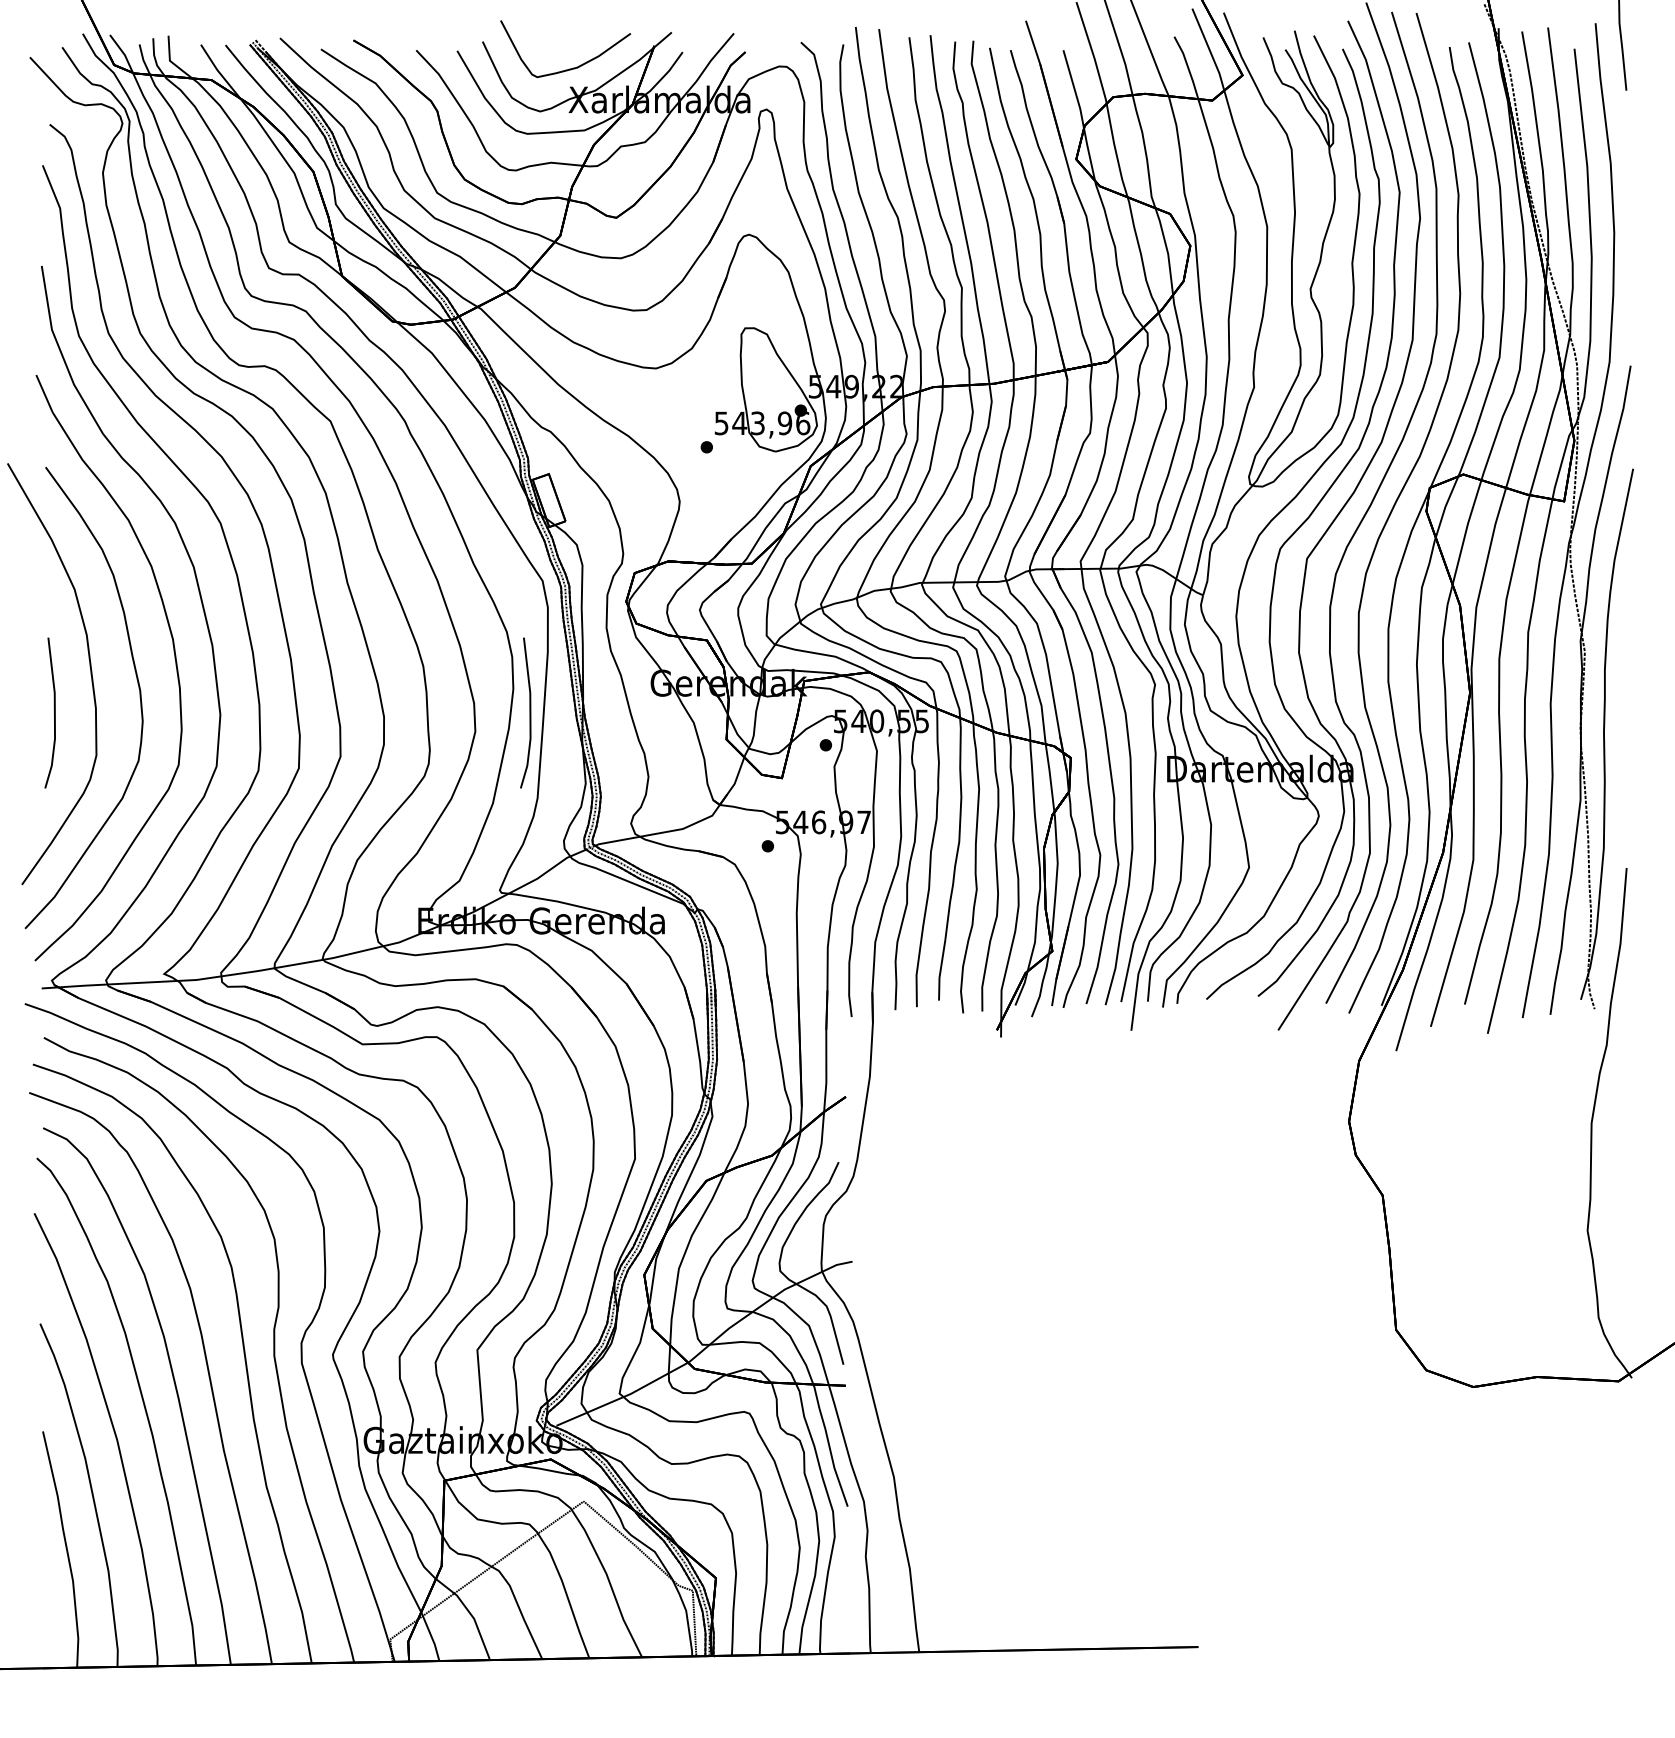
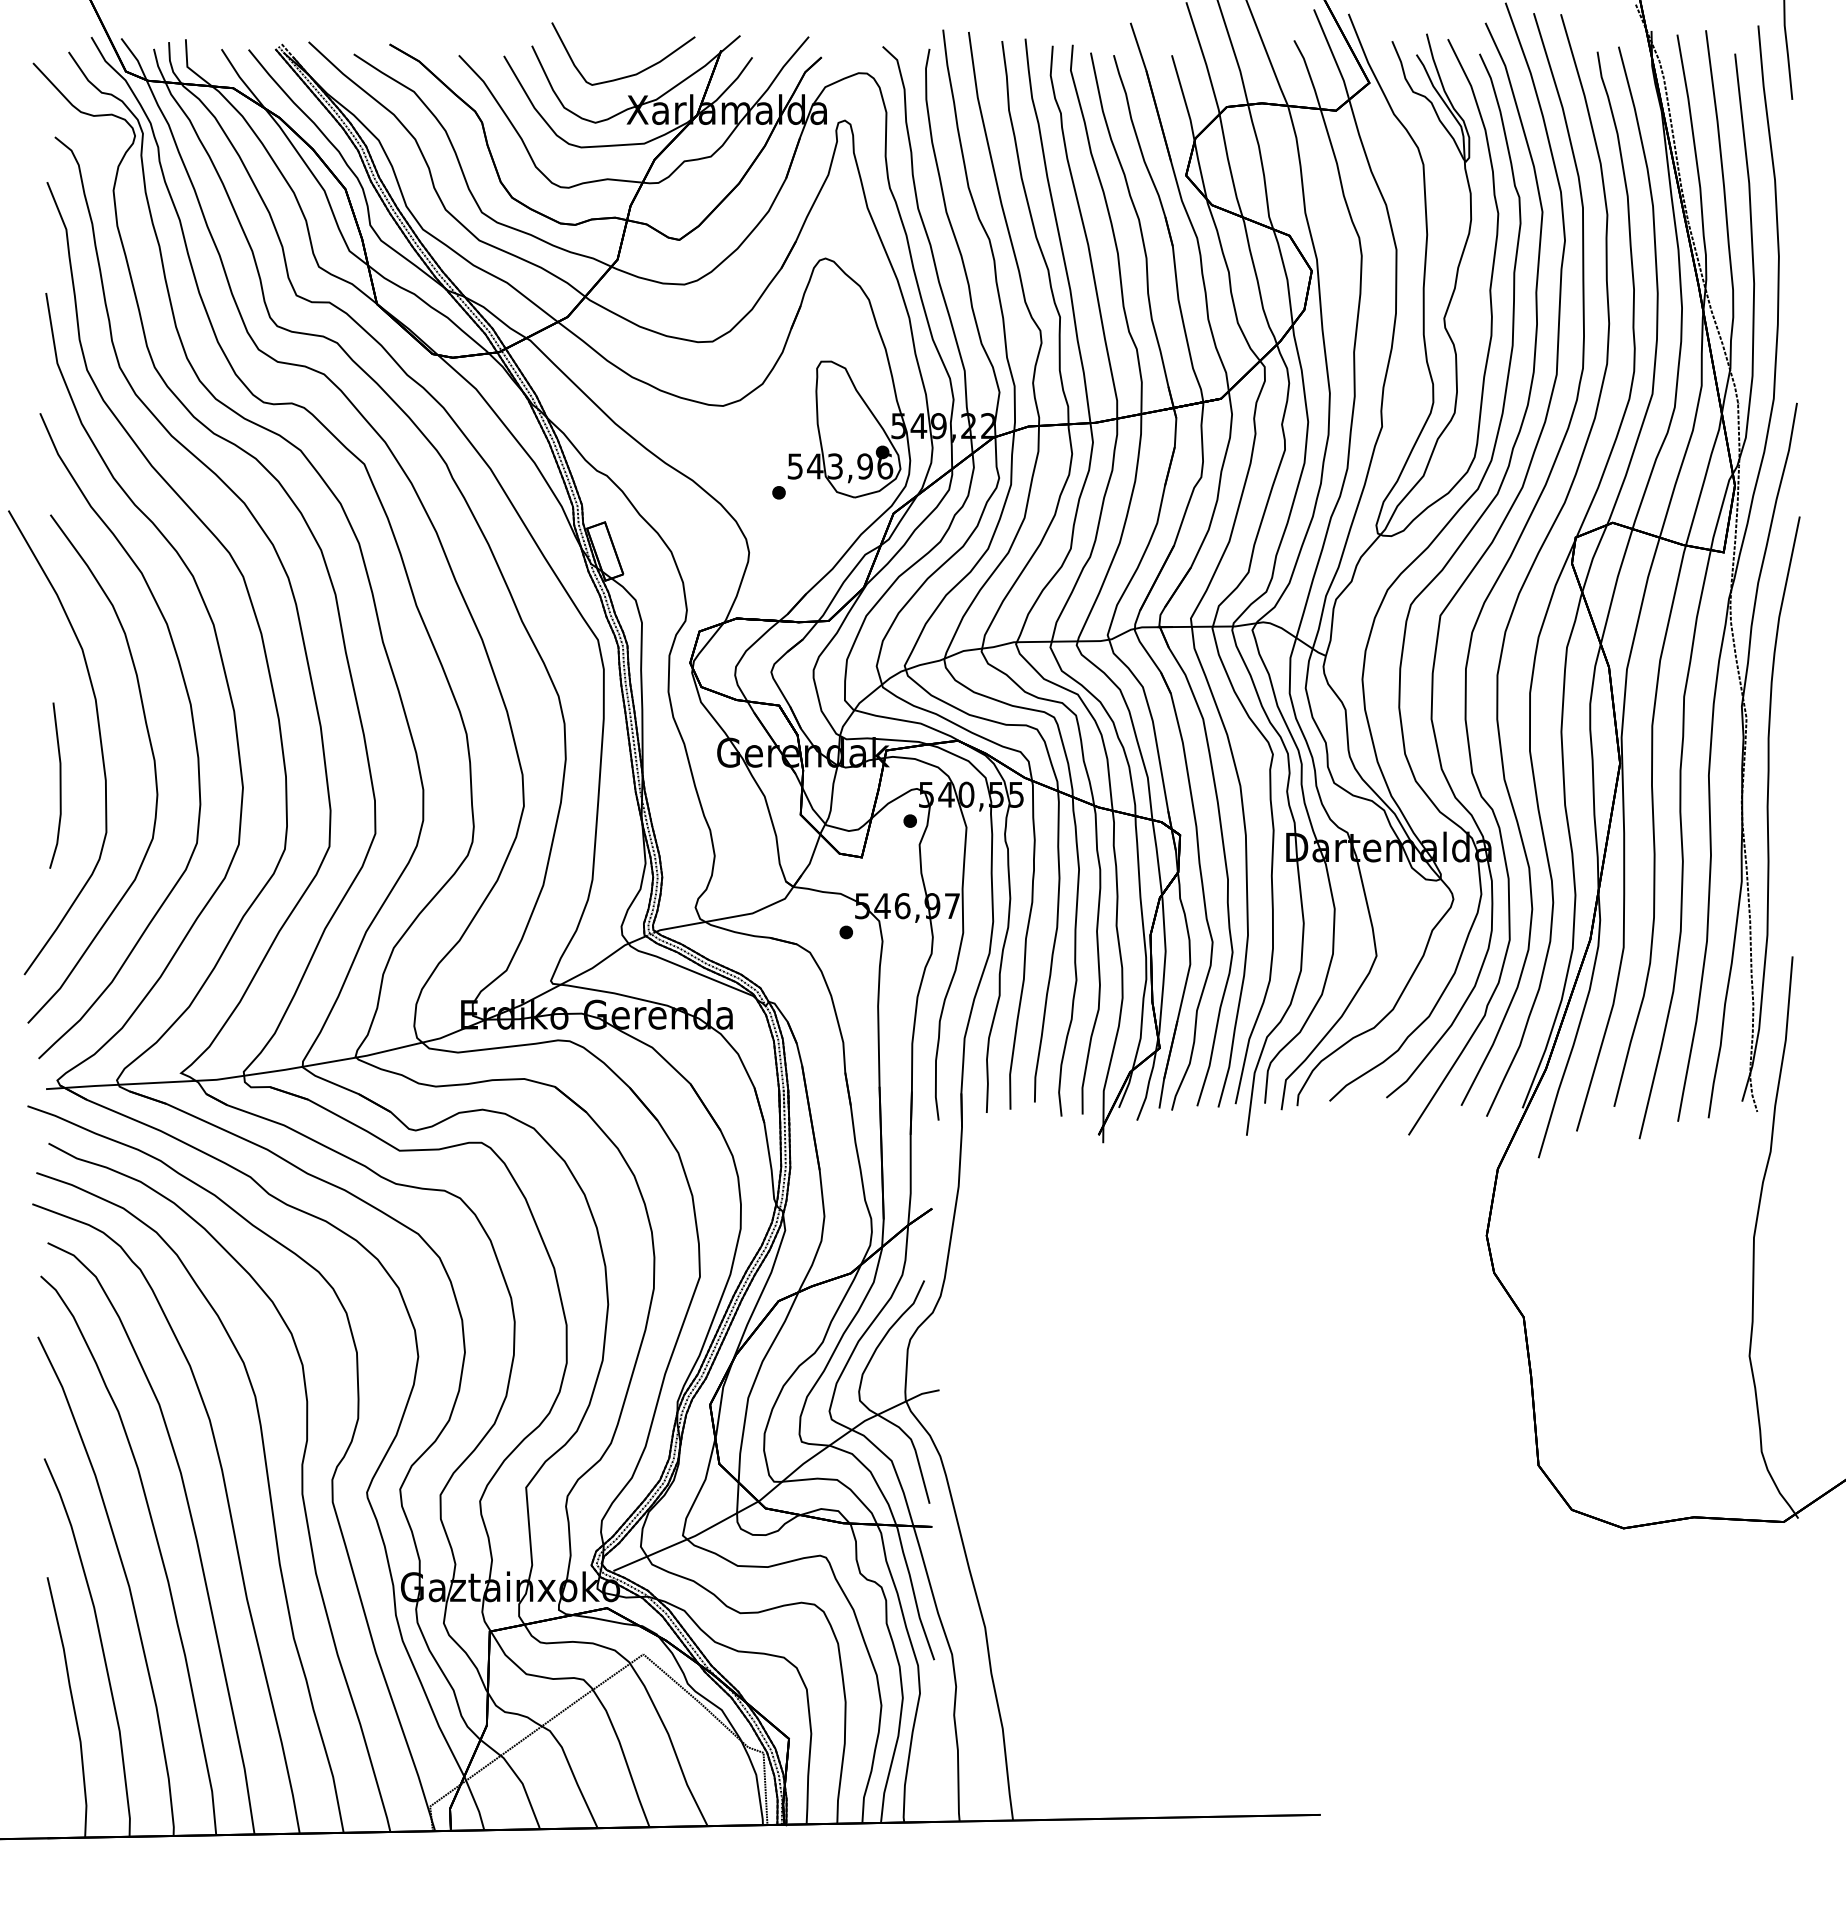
part: (525, 712) -> (579, 785), removed

